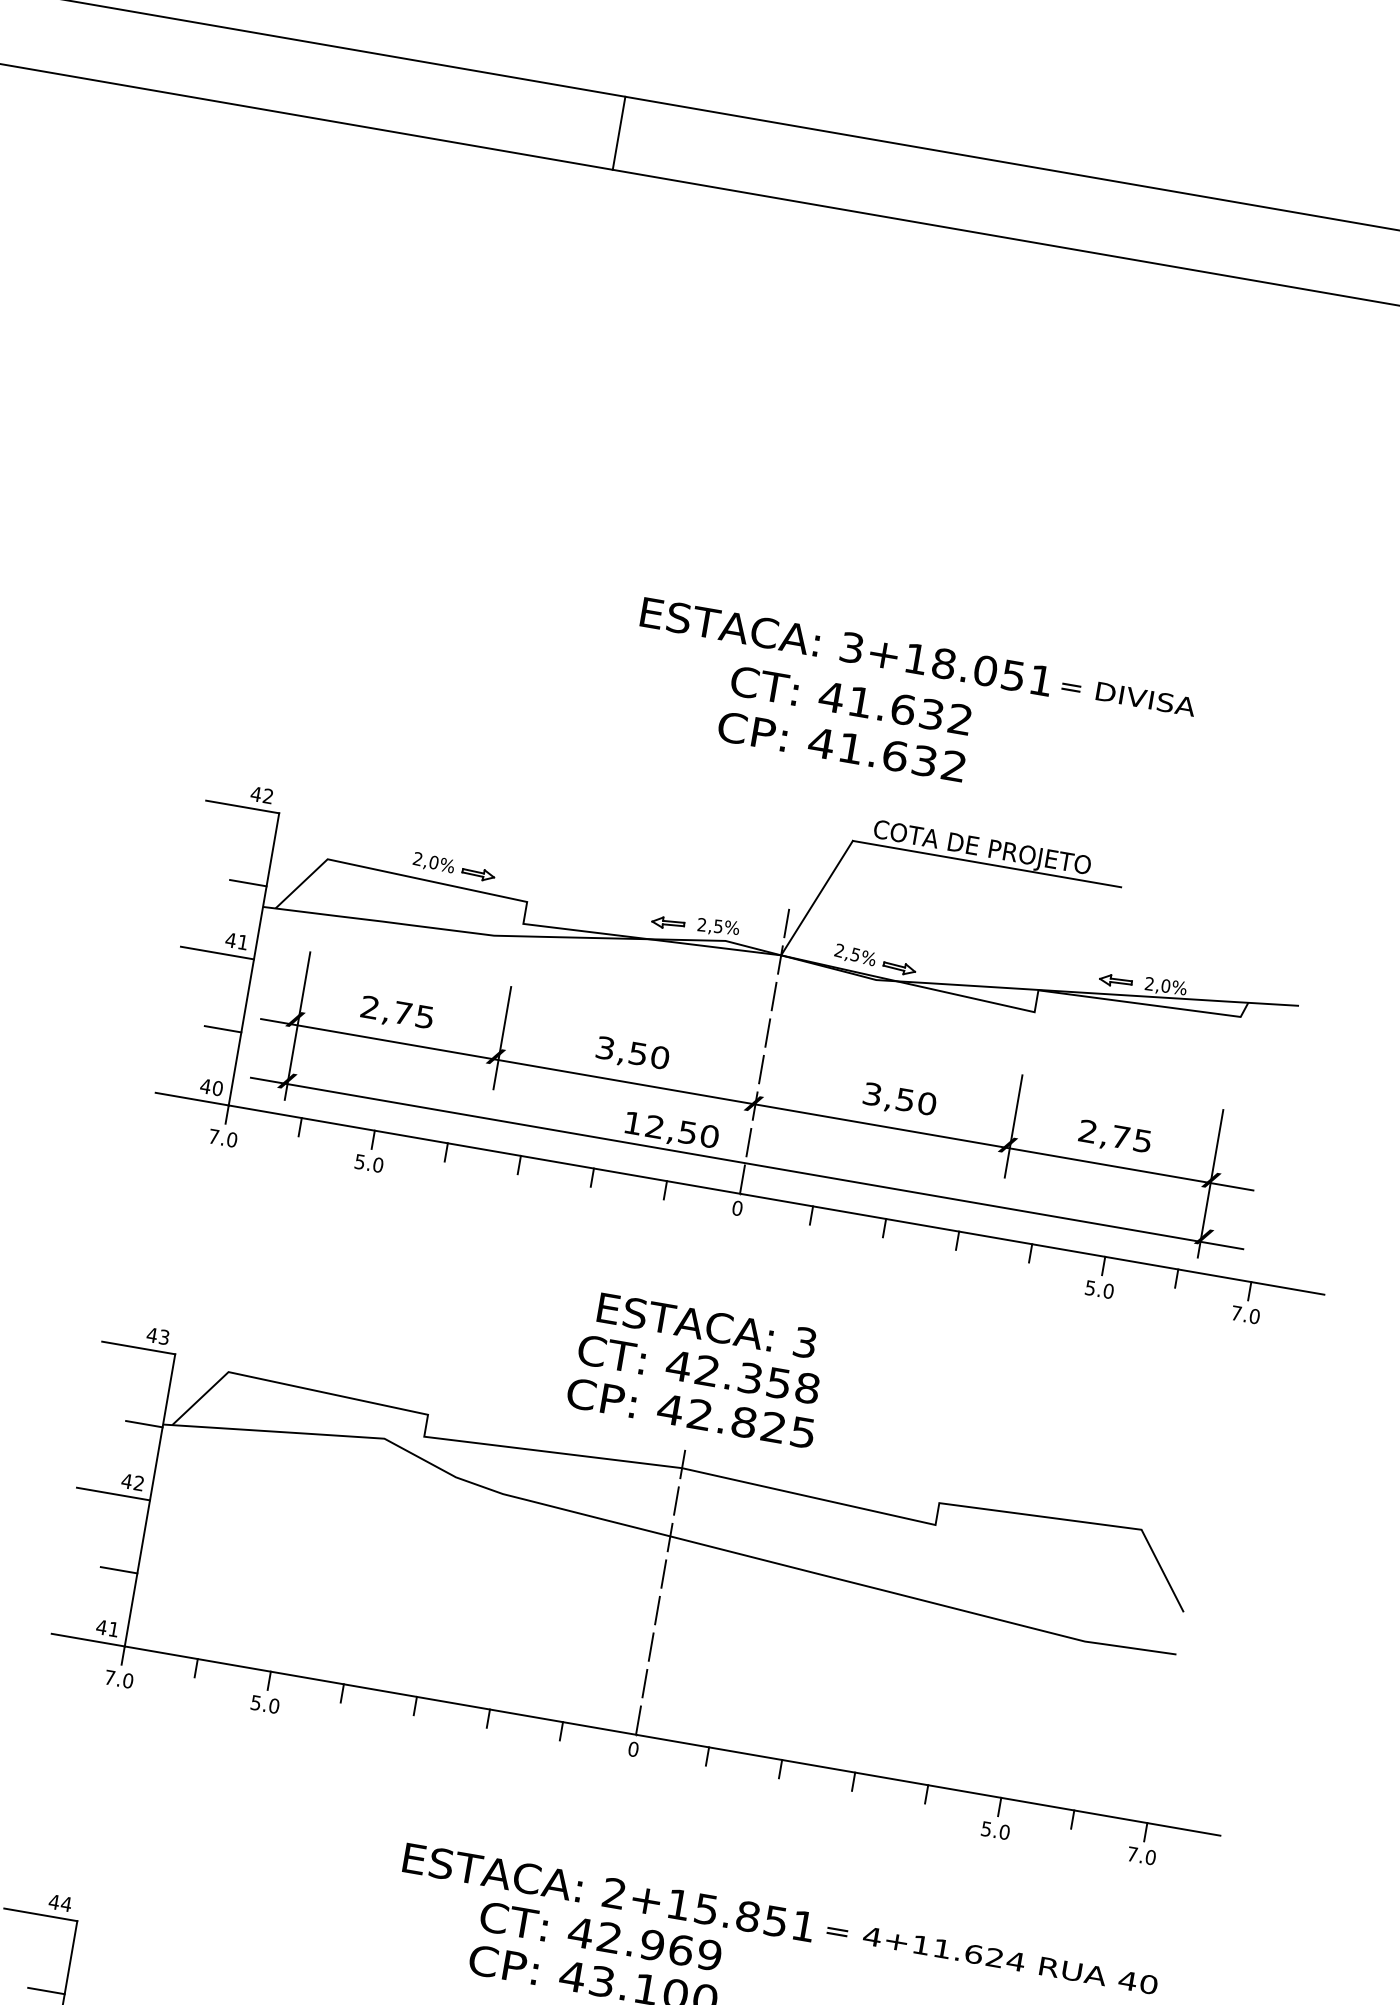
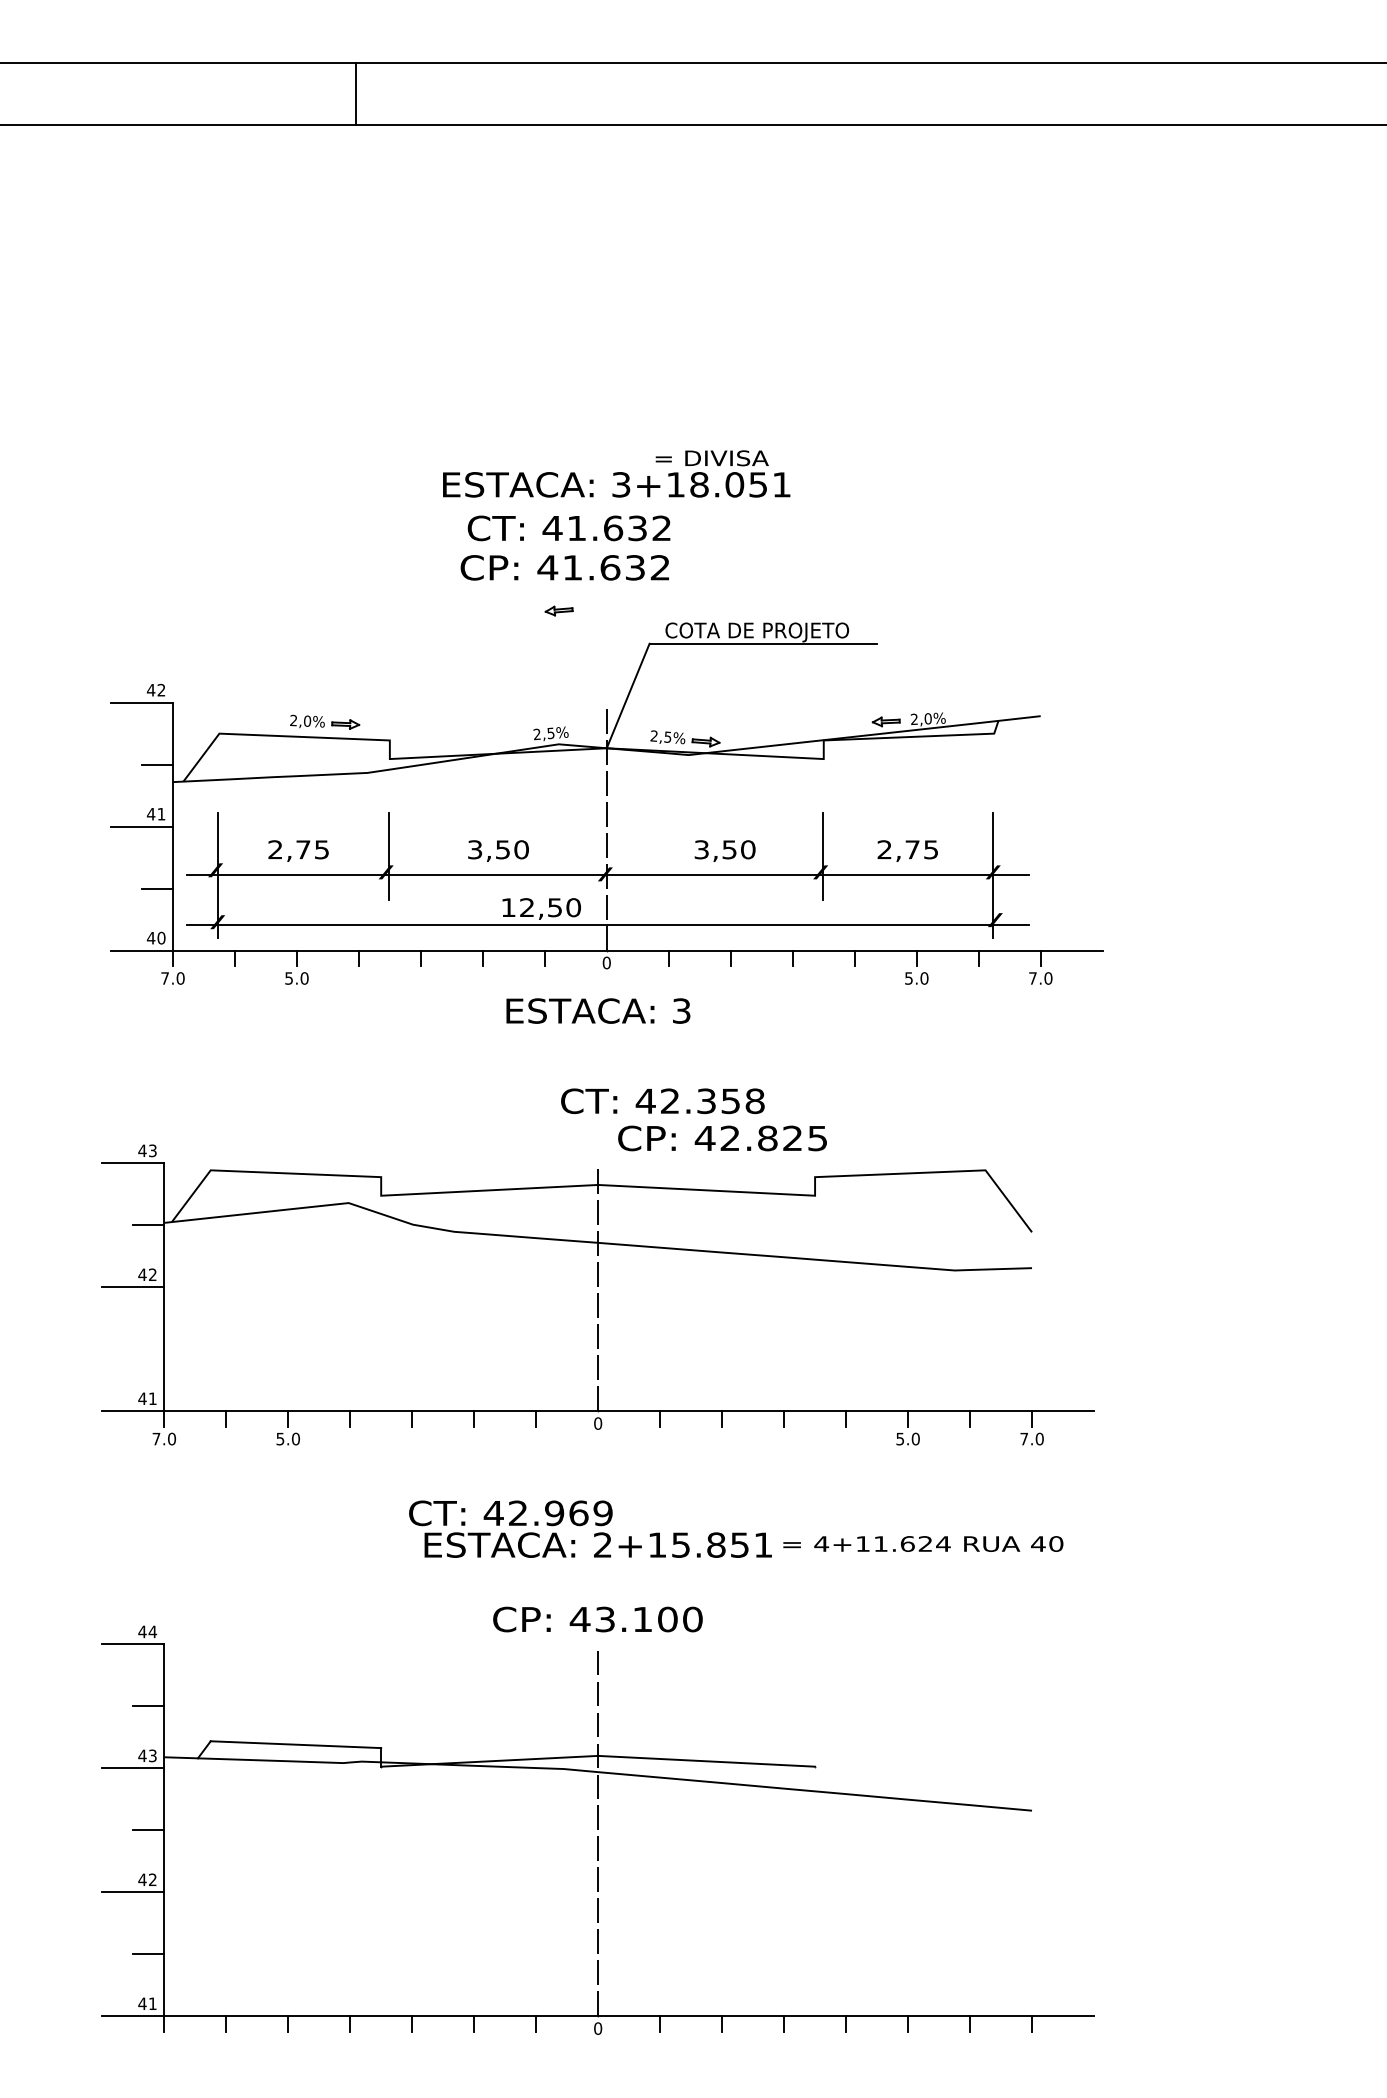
text: (1127, 696) -> (711, 458), moved
text: (850, 700) -> (568, 528), moved
text: (841, 746) -> (564, 567), moved
part: (667, 922) -> (558, 610), moved
text: (707, 1325) -> (598, 1010), moved
text: (698, 1369) -> (662, 1101), moved
text: (690, 1413) -> (722, 1138), moved
line: (118, 1570) -> (148, 1349), removed
text: (600, 1936) -> (510, 1513), moved

